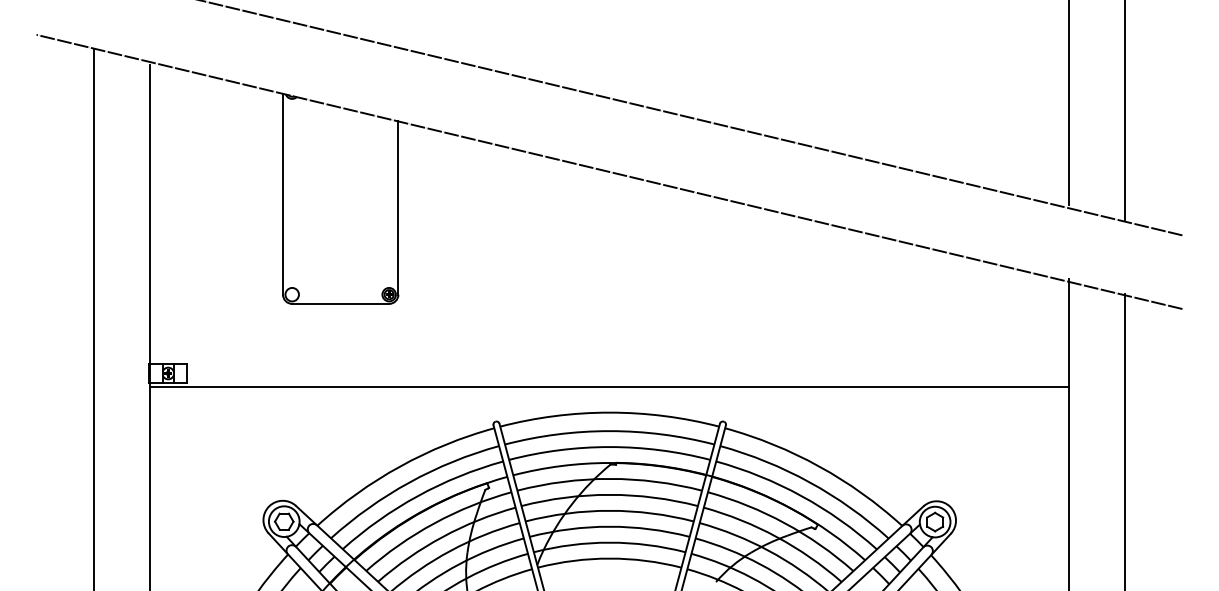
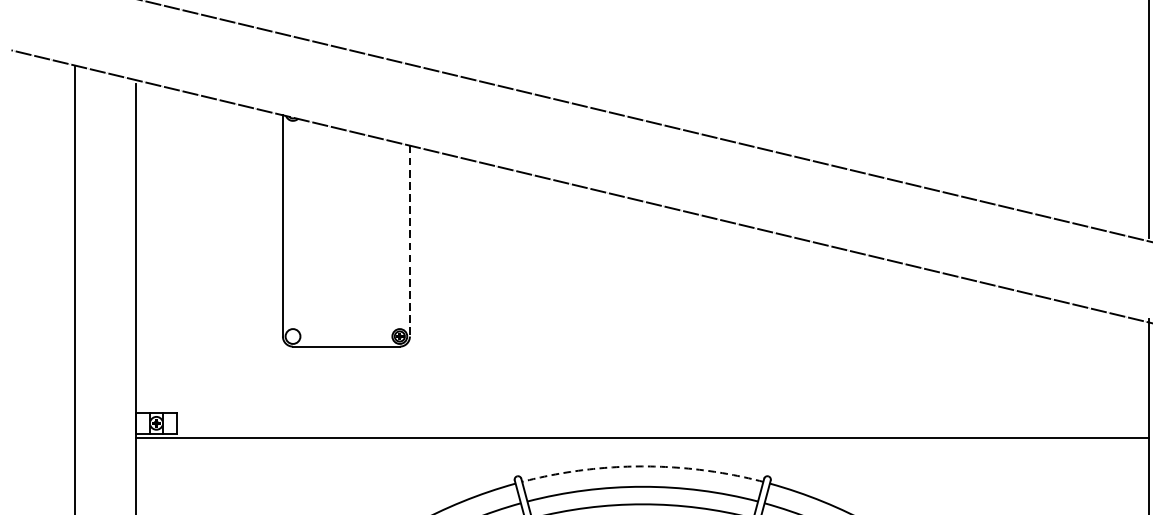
line: (398, 208) -> (410, 241), solid -> dashed
arc: (609, 412) -> (642, 466), solid -> dashed

